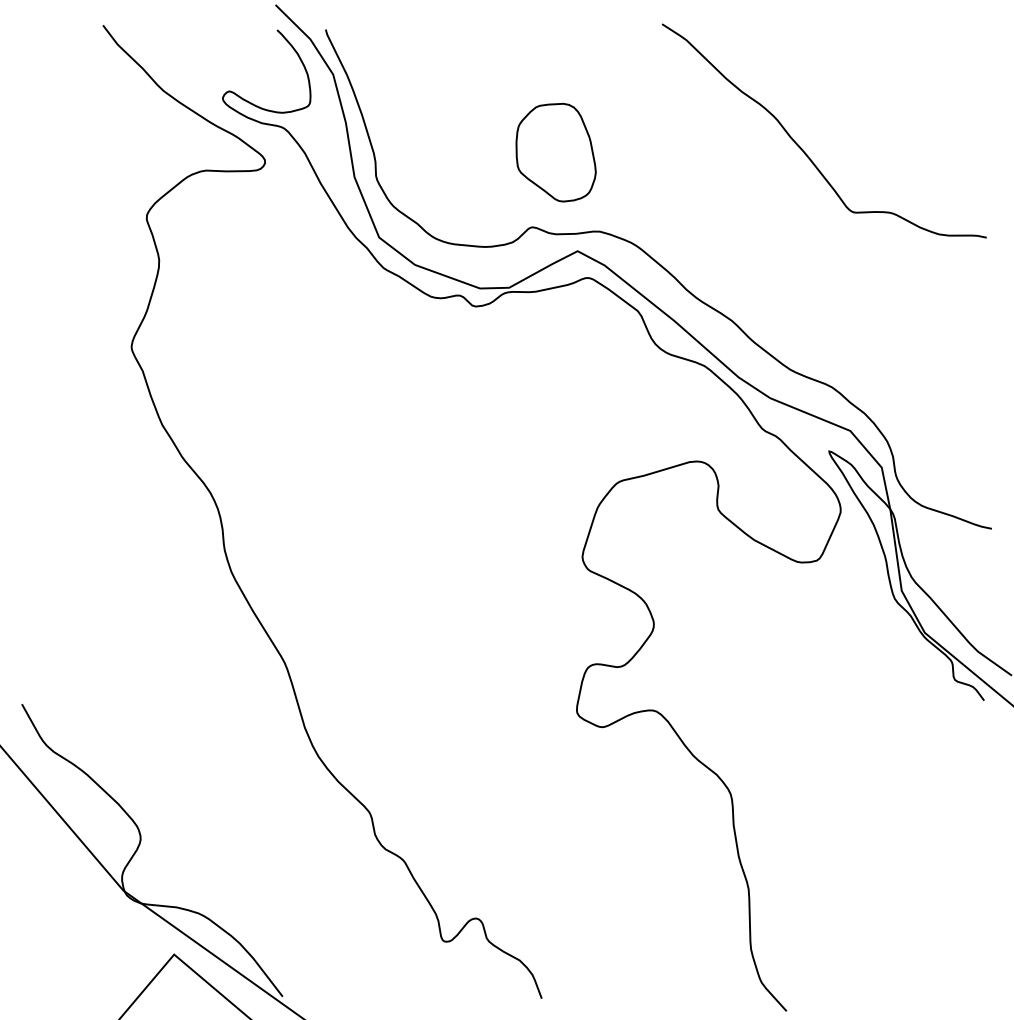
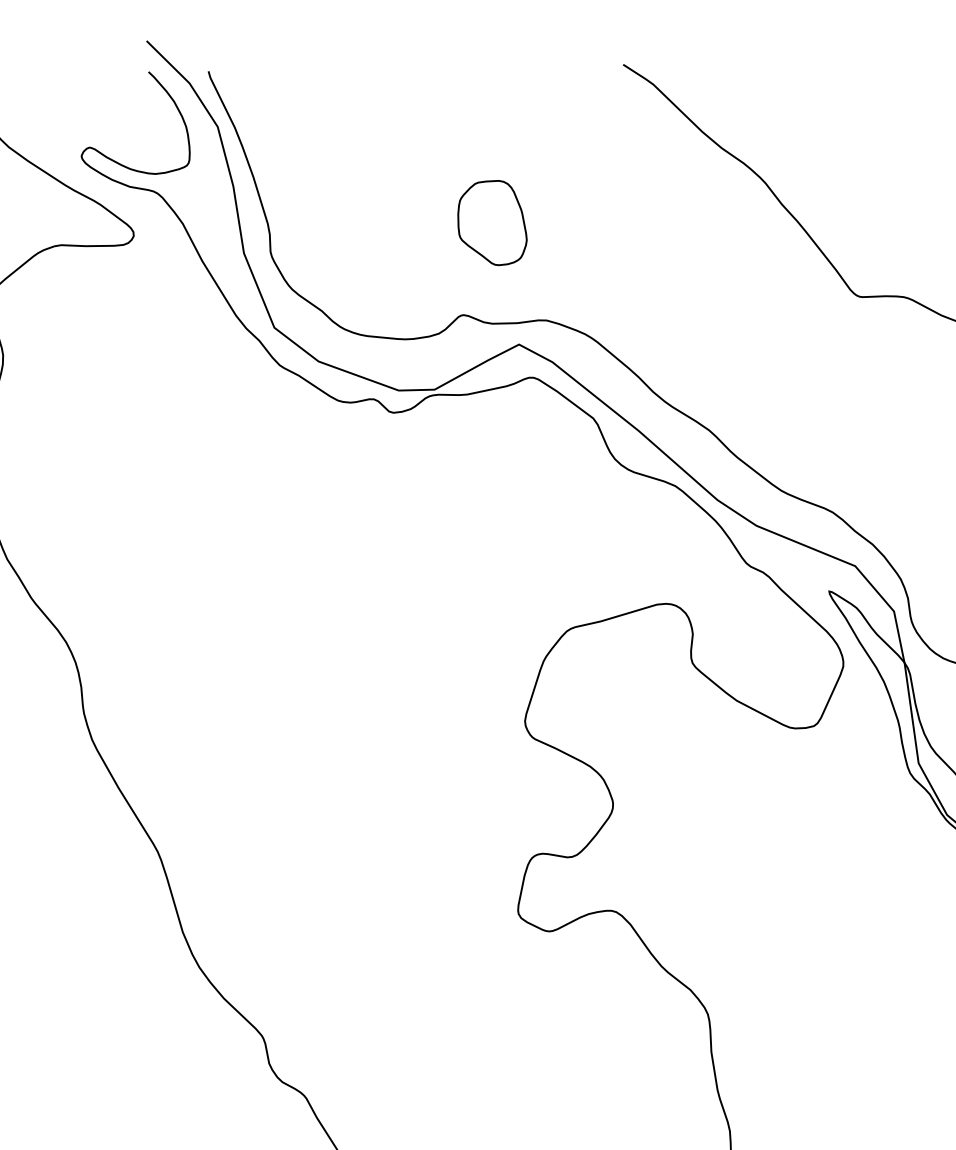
part: (555, 152) -> (491, 222), size x0.7

